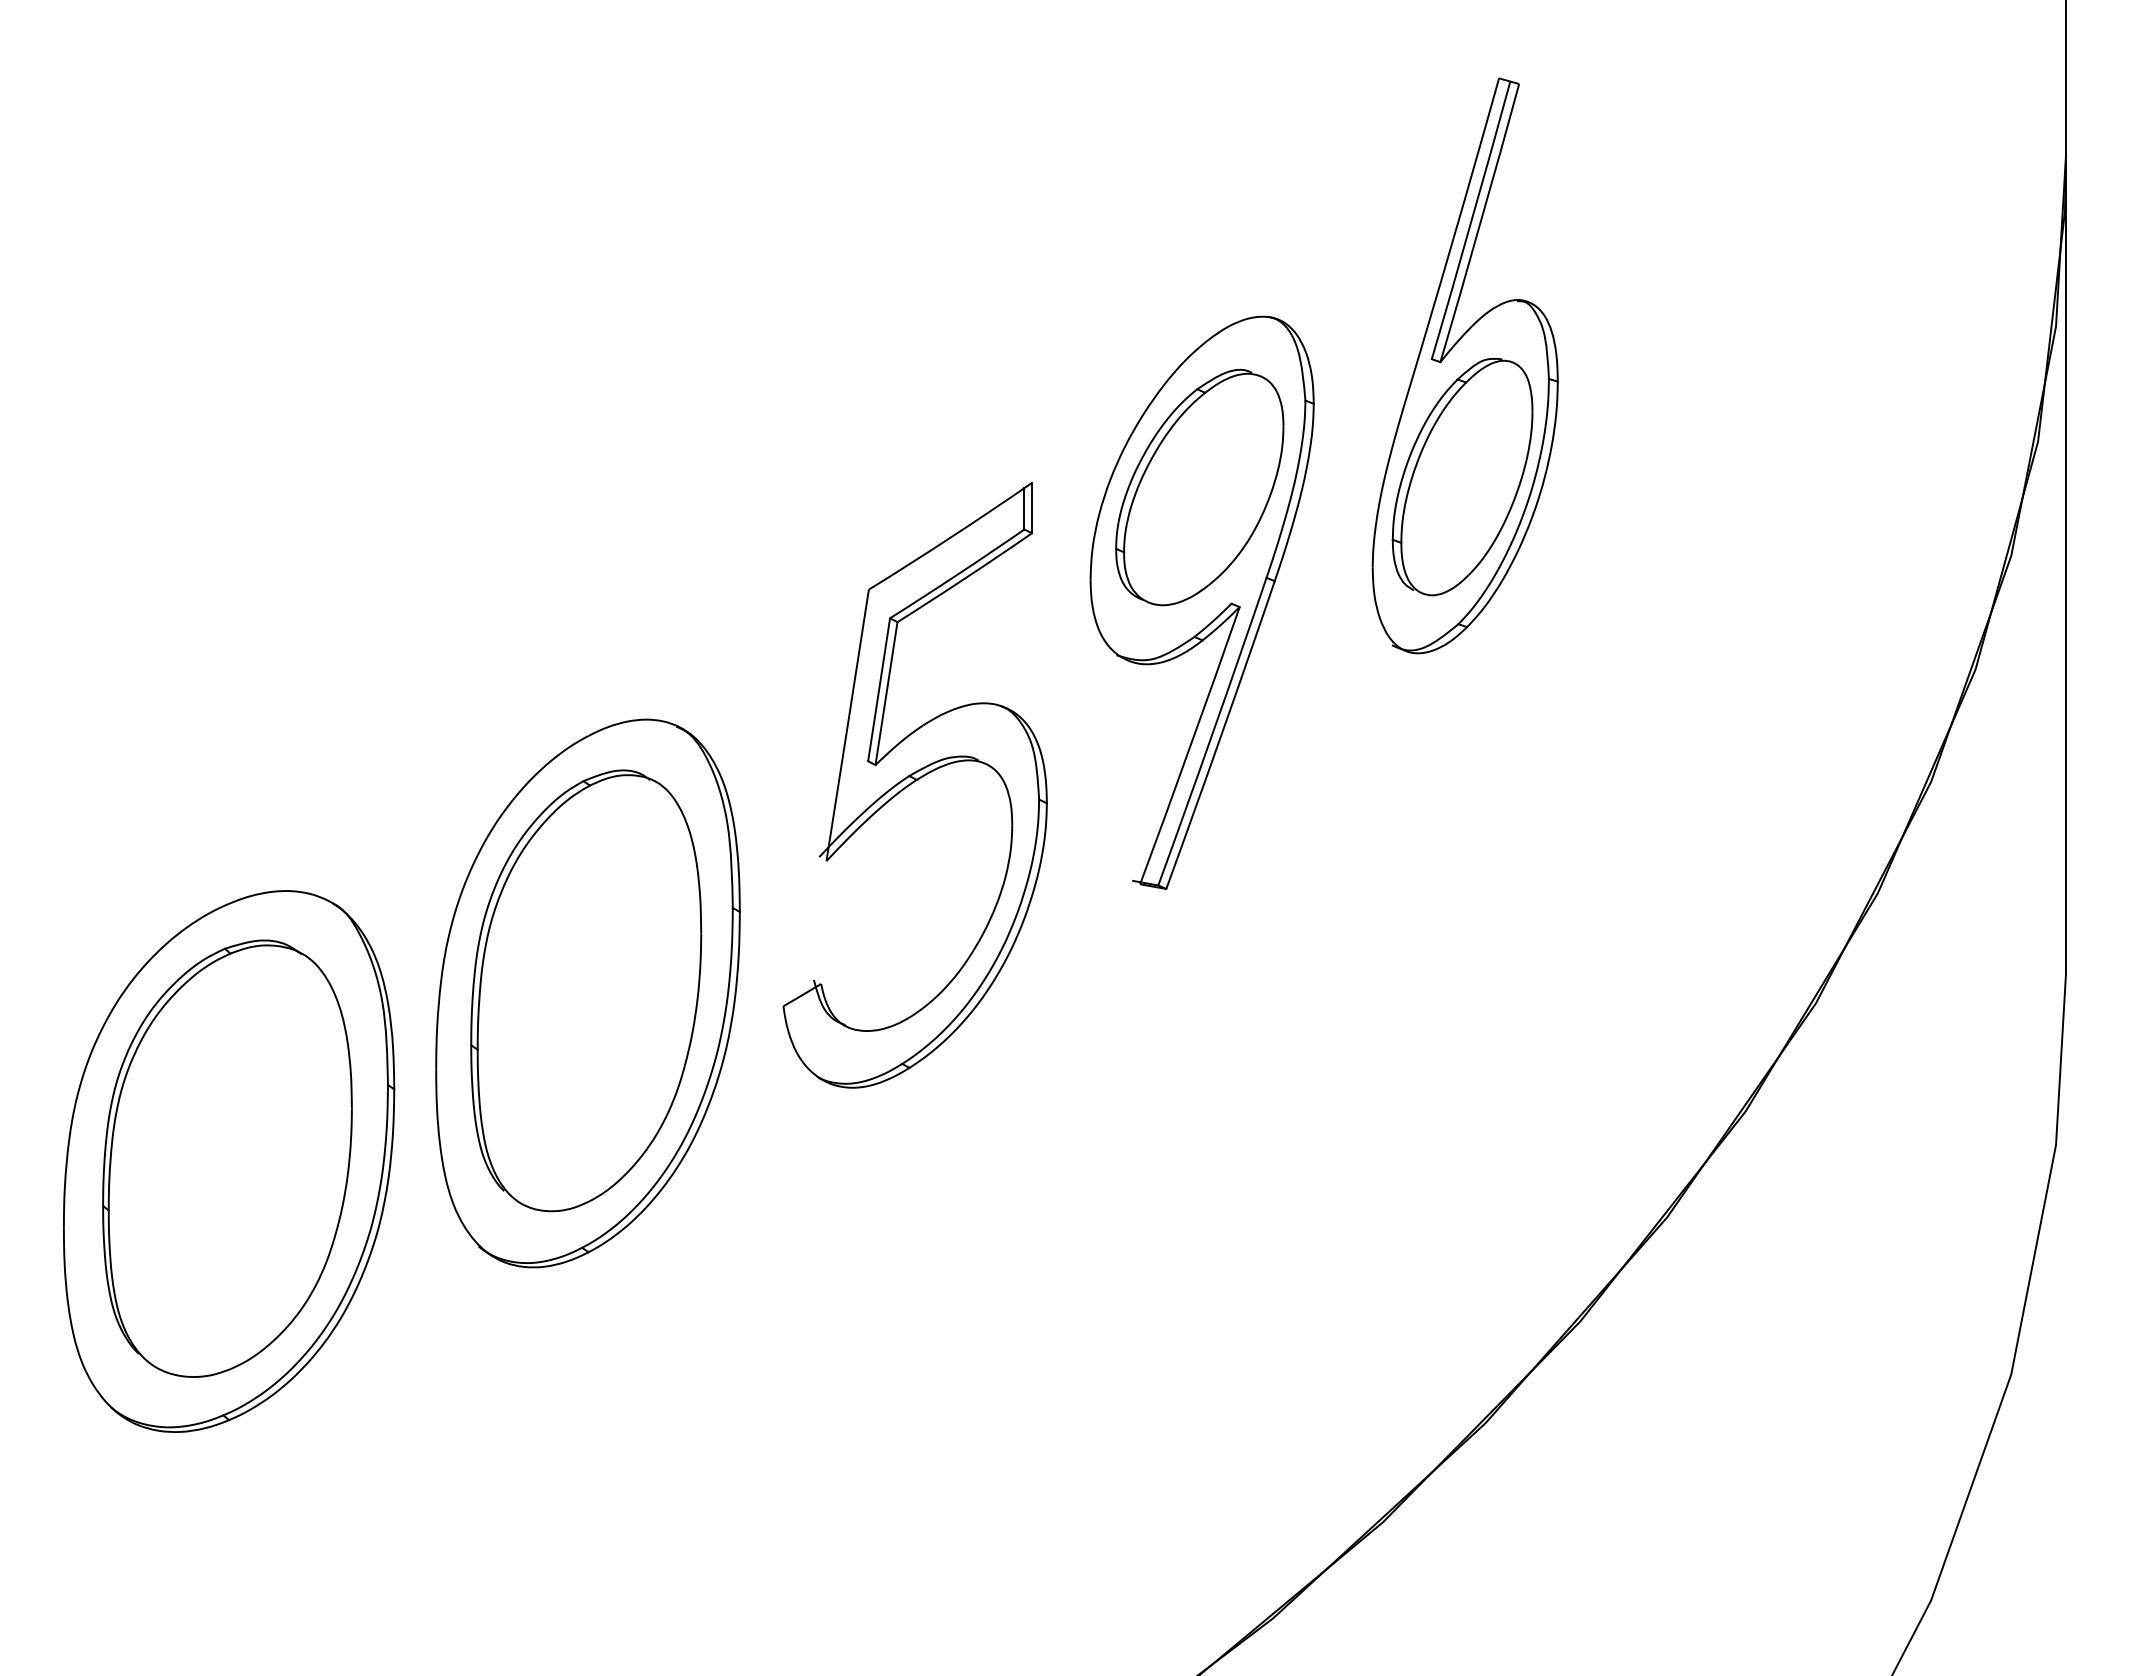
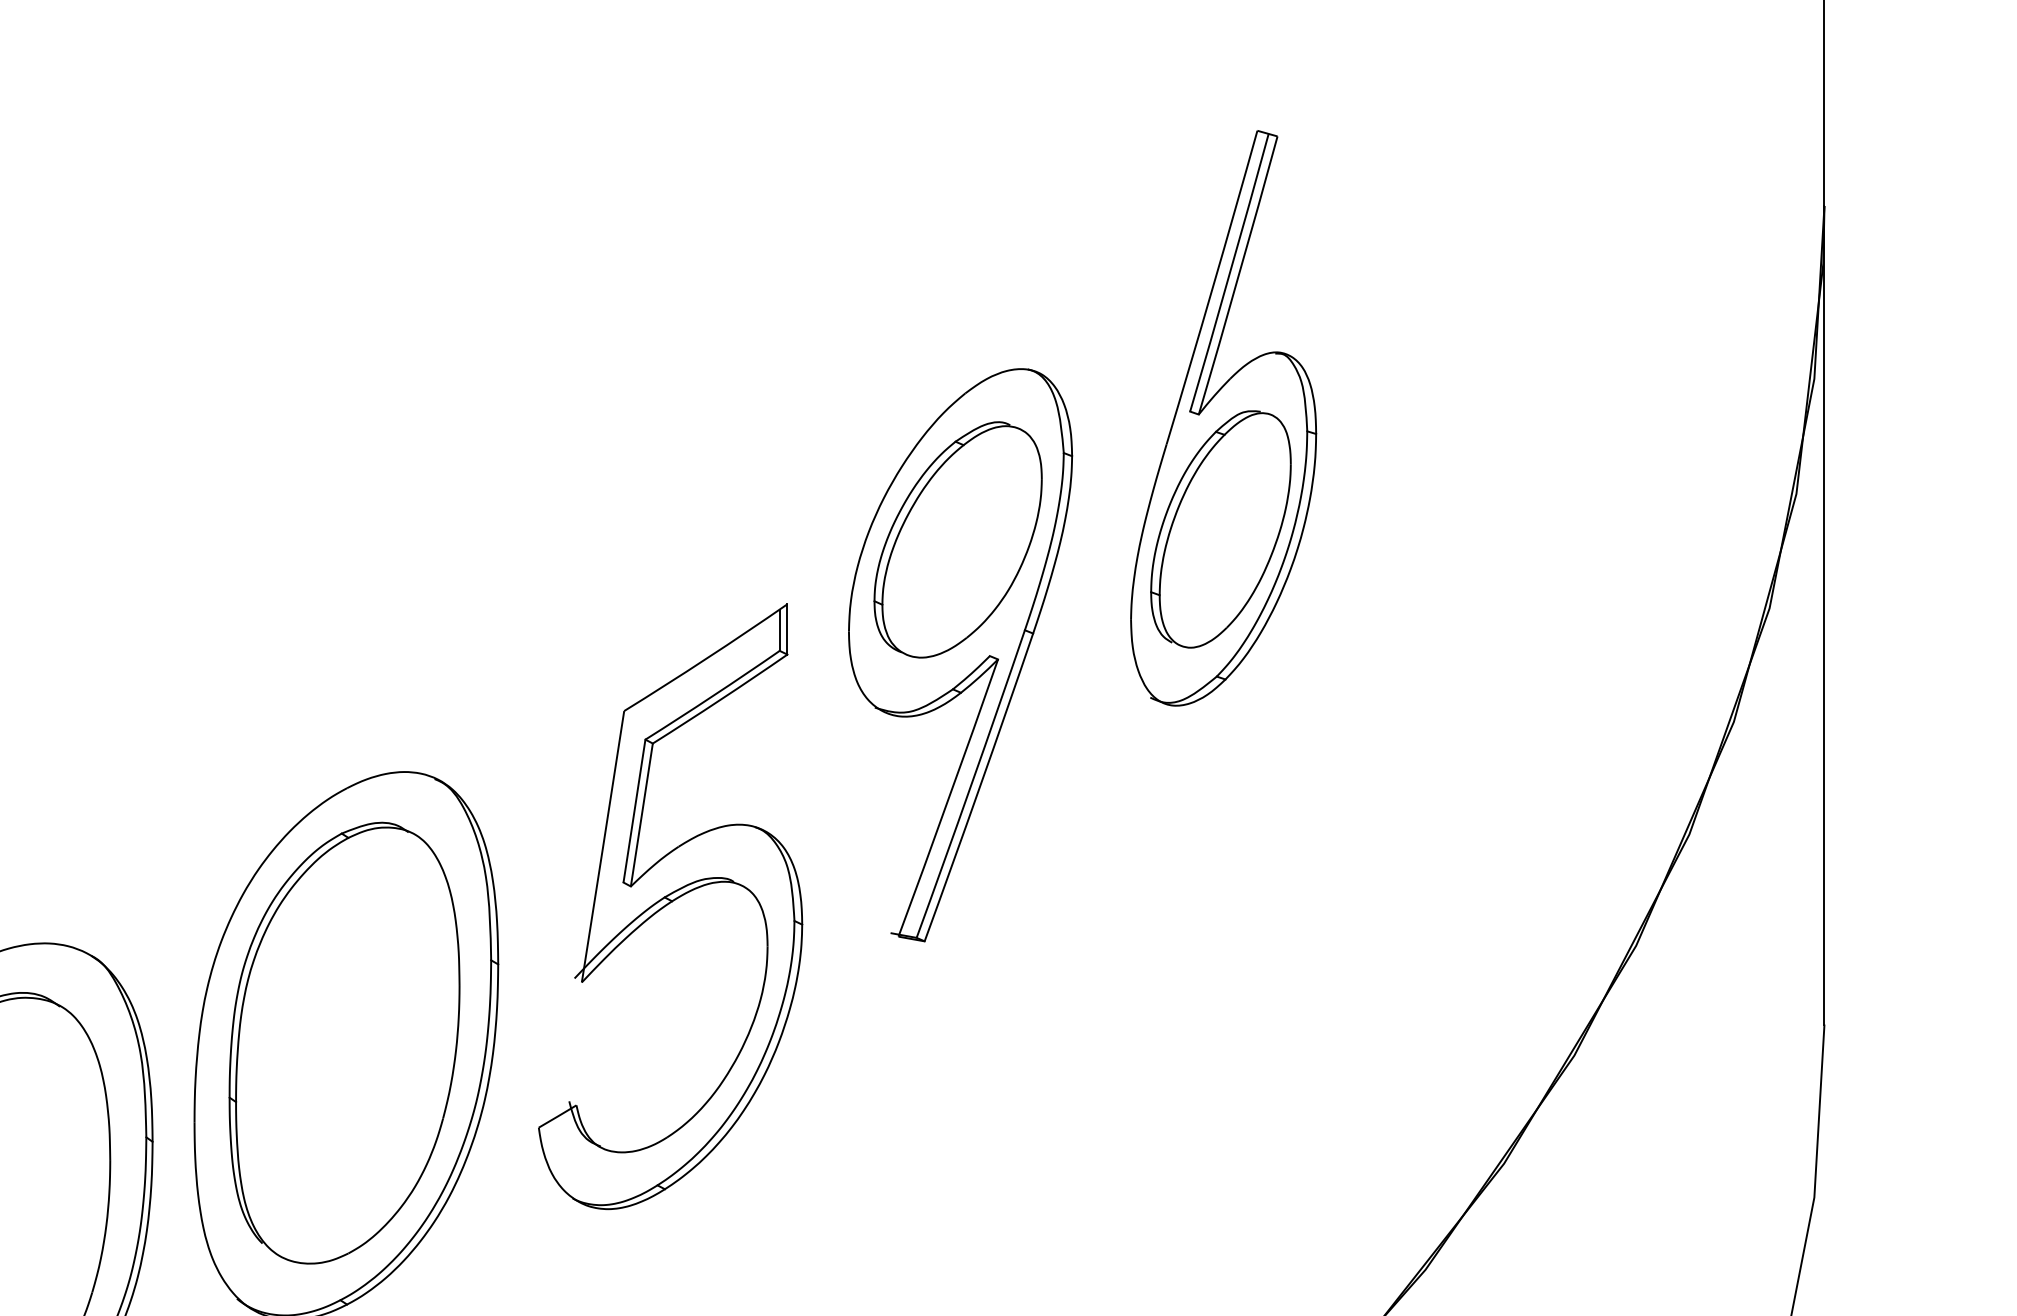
part: (914, 785) -> (669, 906), moved

